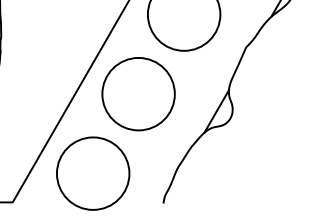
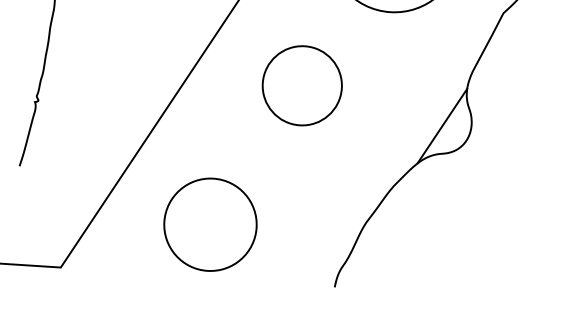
circle: (138, 94) -> (302, 86), size x0.6
circle: (92, 173) -> (209, 224), size x0.7

